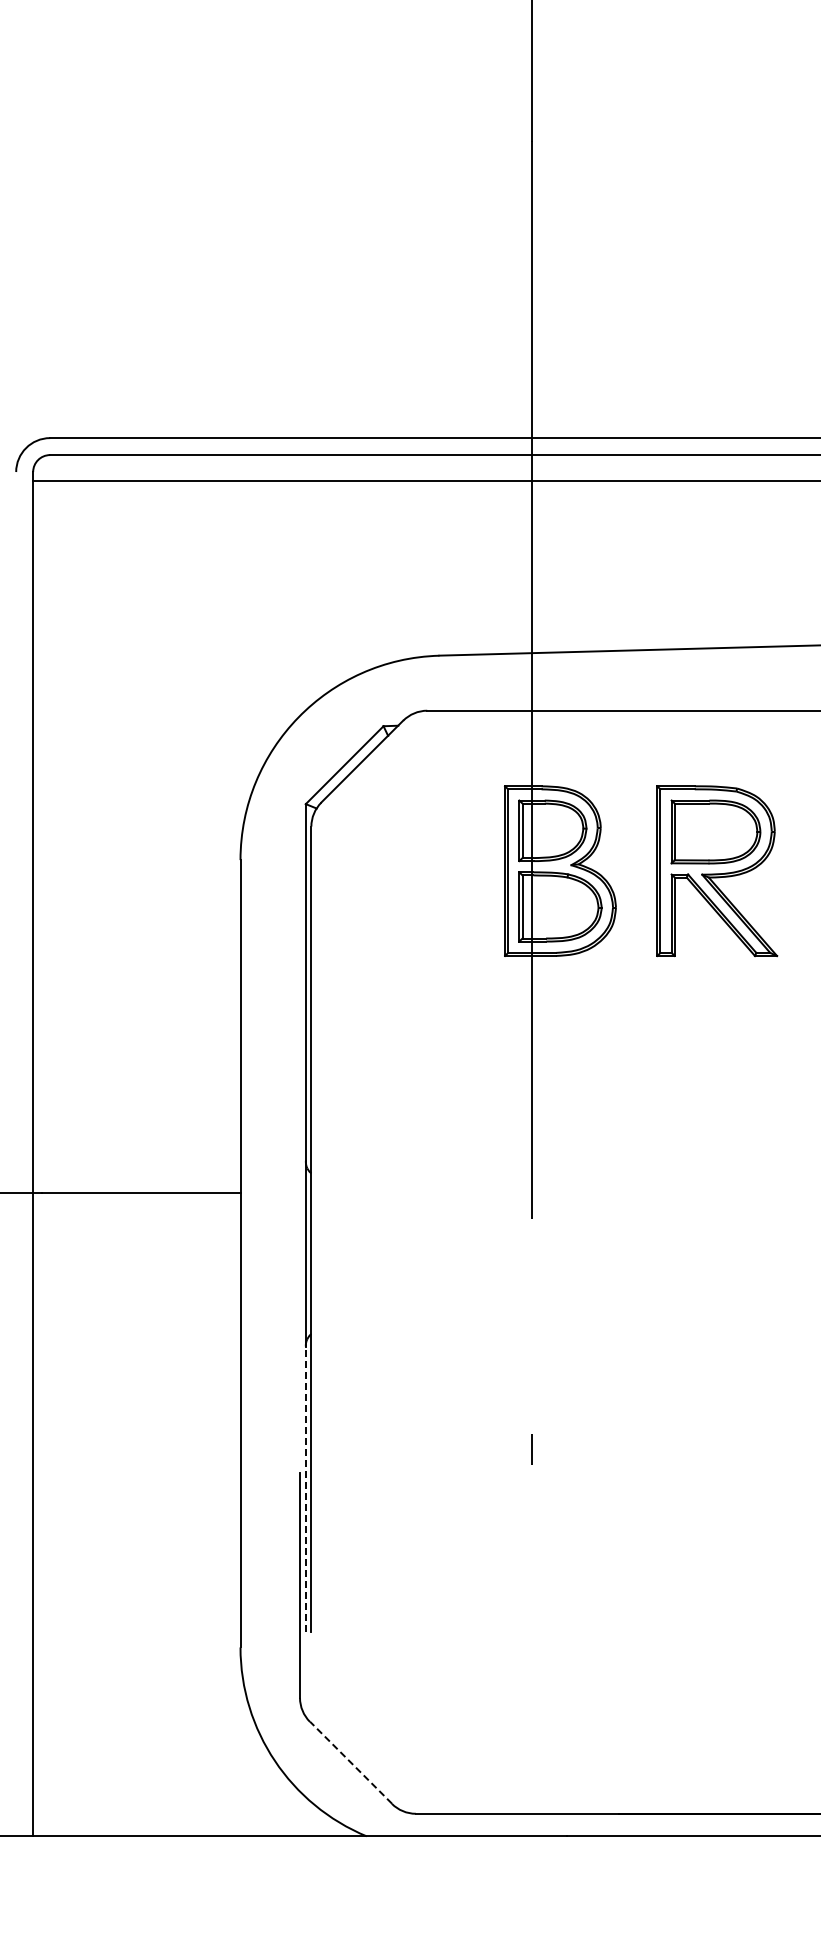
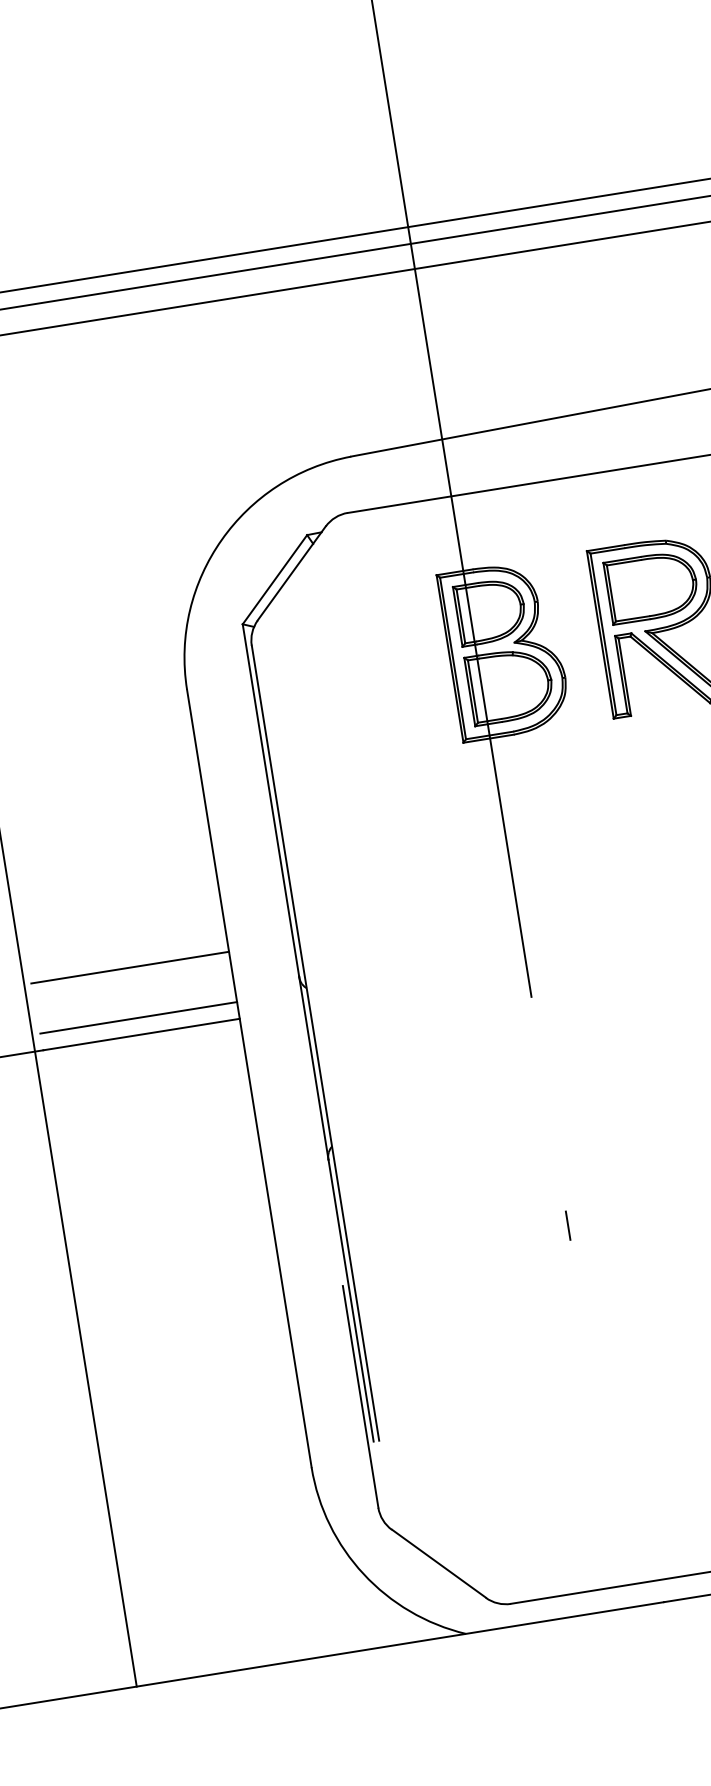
line: (140, 1125) -> (130, 967), added
line: (140, 1176) -> (138, 1018), added
line: (305, 1489) -> (350, 1301), dashed -> solid
line: (351, 1762) -> (439, 1563), dashed -> solid

